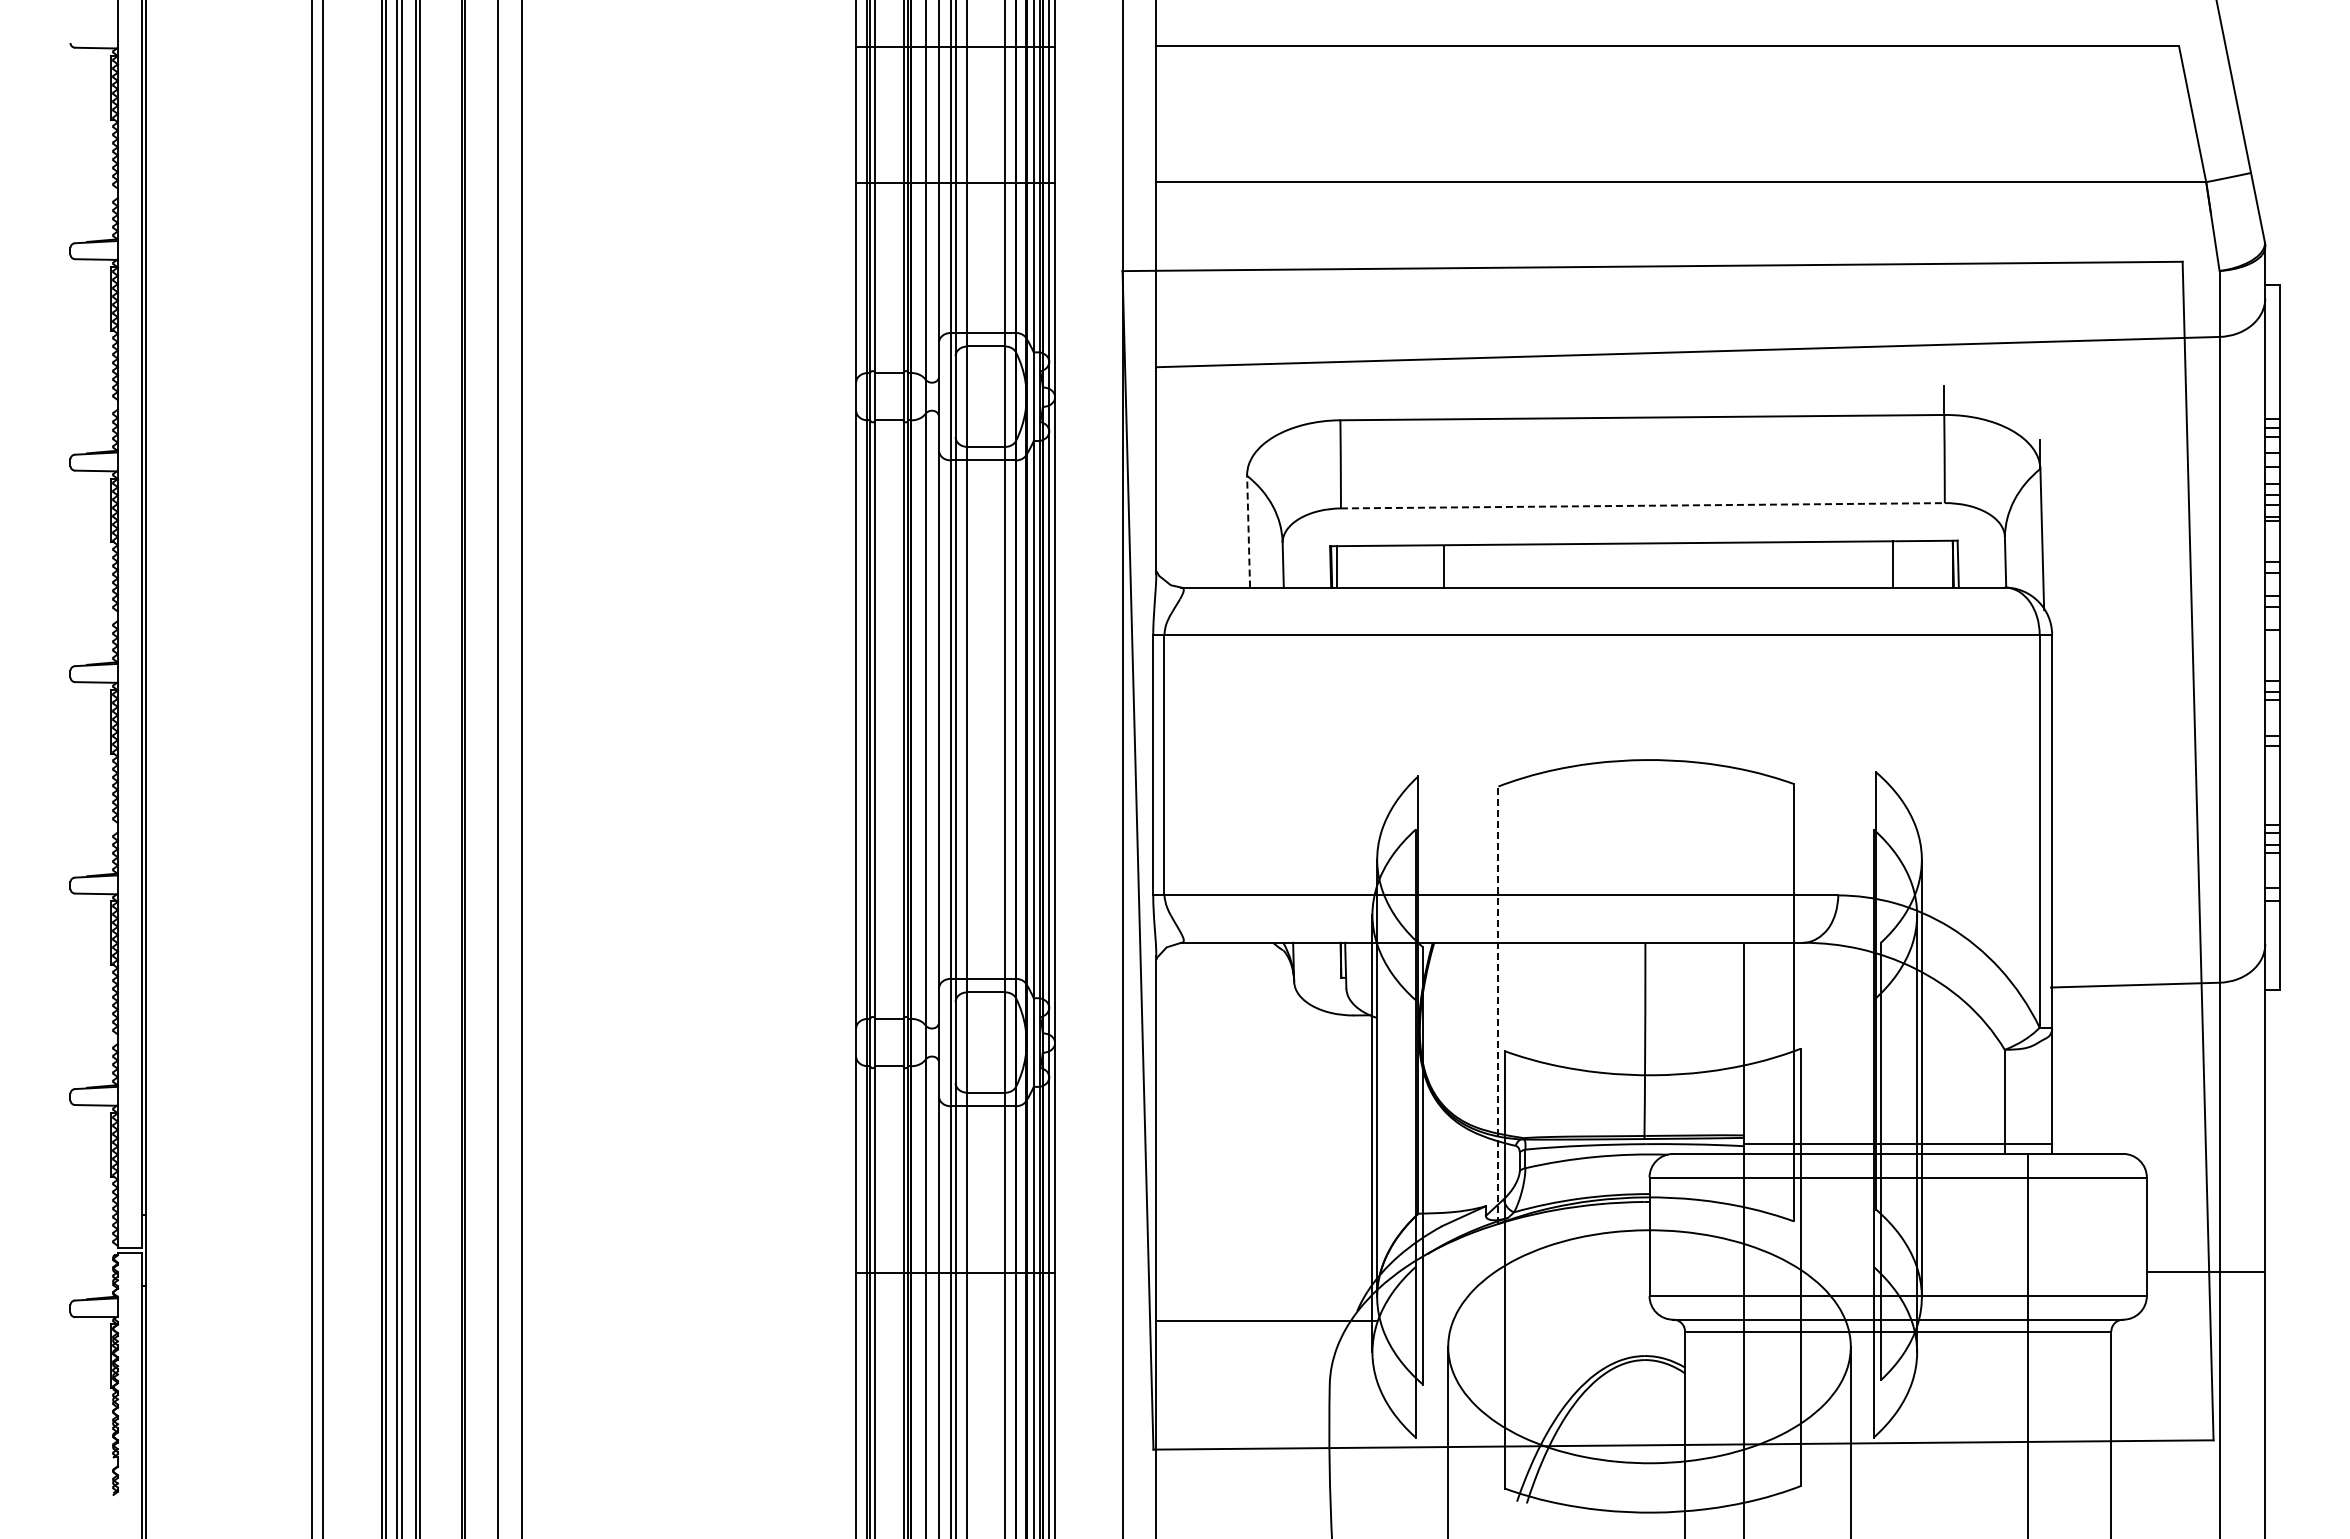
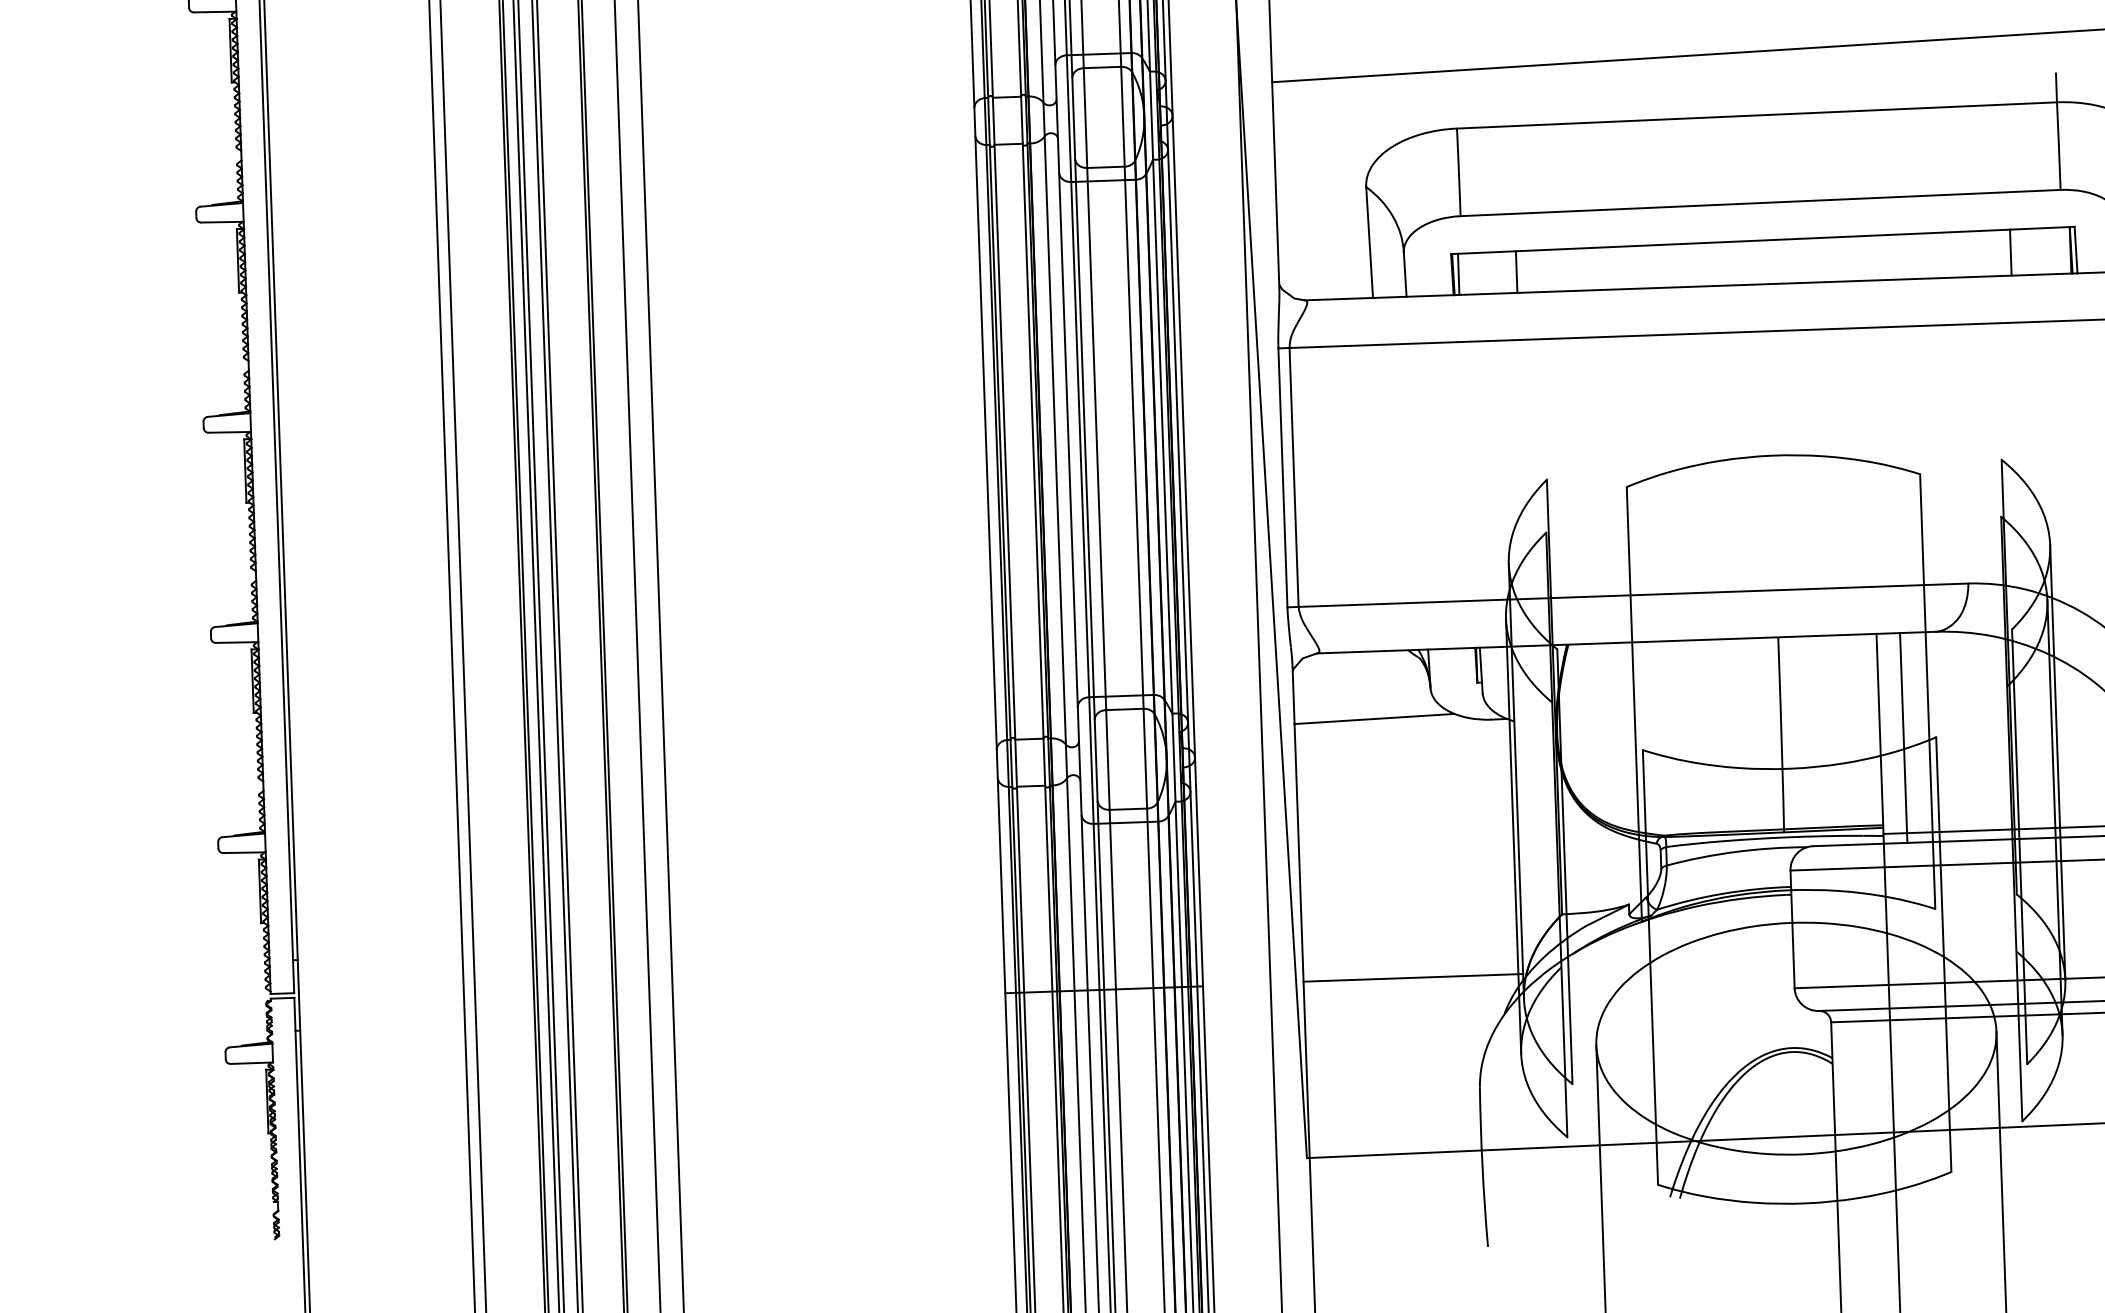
line: (1642, 505) -> (1760, 202), dashed -> solid
line: (1248, 531) -> (1369, 242), dashed -> solid
line: (1444, 566) -> (1516, 271), moved
line: (1498, 1005) -> (1634, 704), dashed -> solid
line: (1236, 1010) -> (1374, 718), added
line: (1767, 1047) -> (1903, 737), added
line: (1266, 1321) -> (1413, 978), moved

